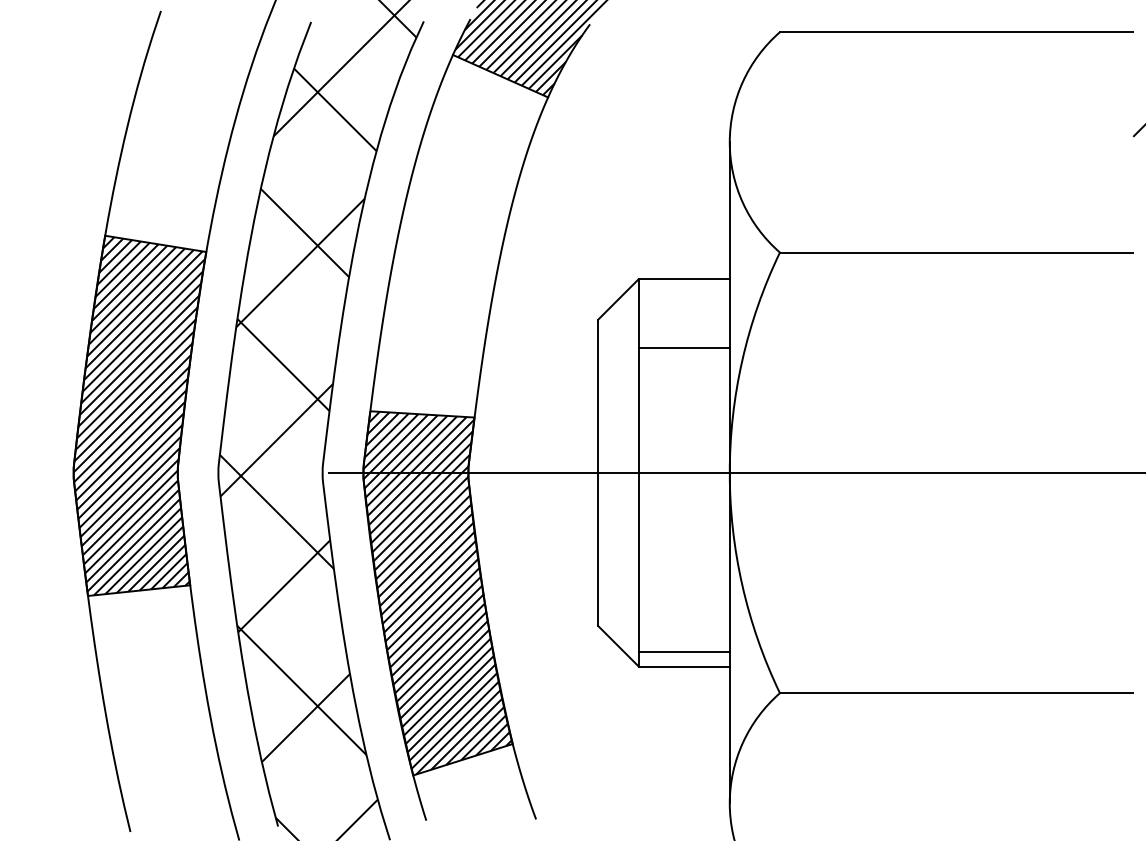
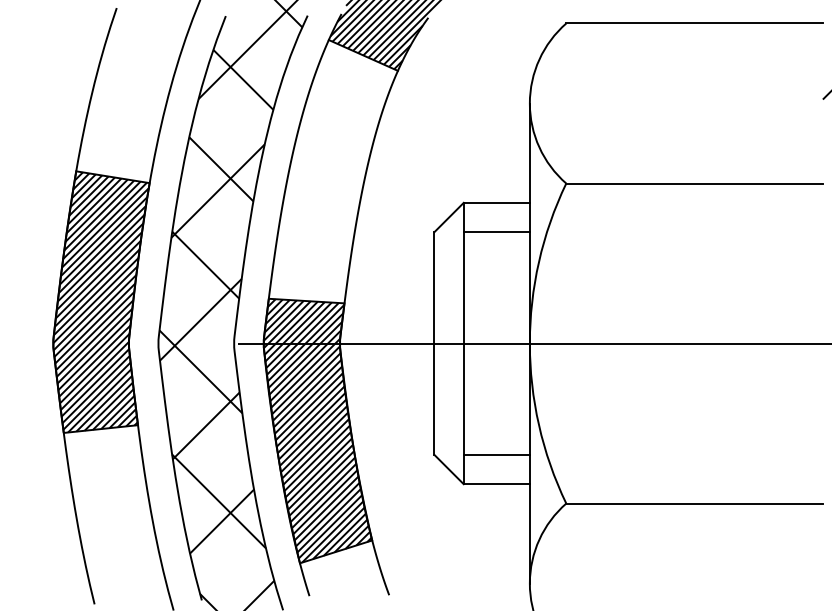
line: (683, 348) -> (496, 232), moved
line: (683, 651) -> (496, 454), moved

